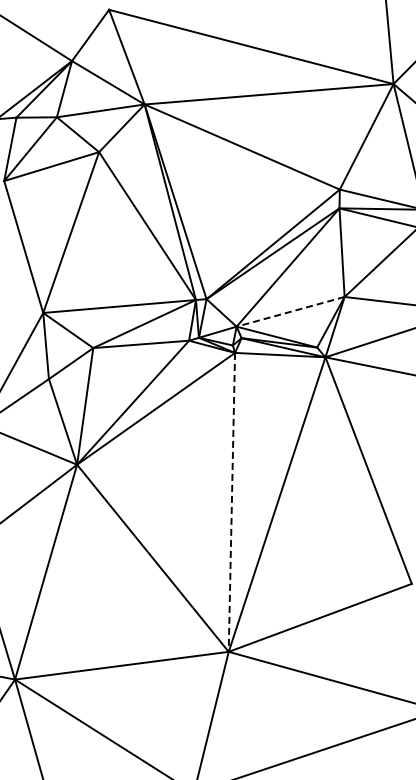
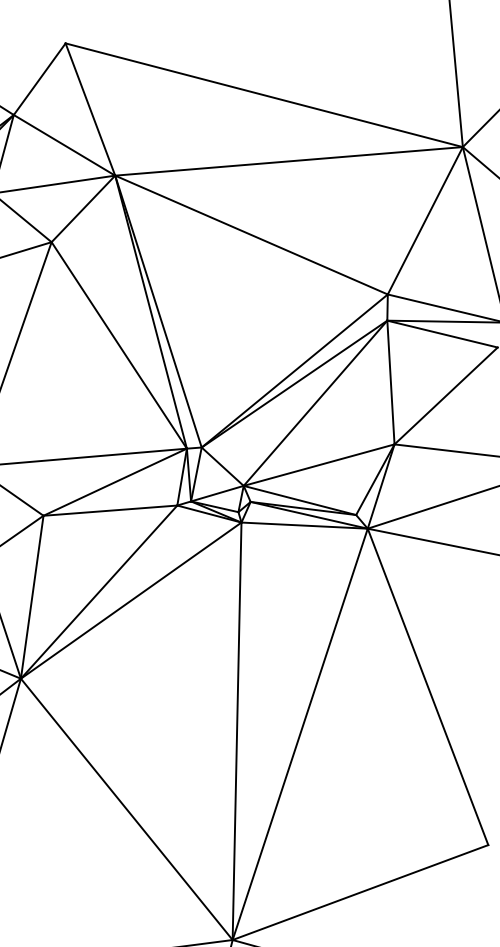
line: (290, 311) -> (318, 464), dashed -> solid
line: (231, 502) -> (236, 731), dashed -> solid

